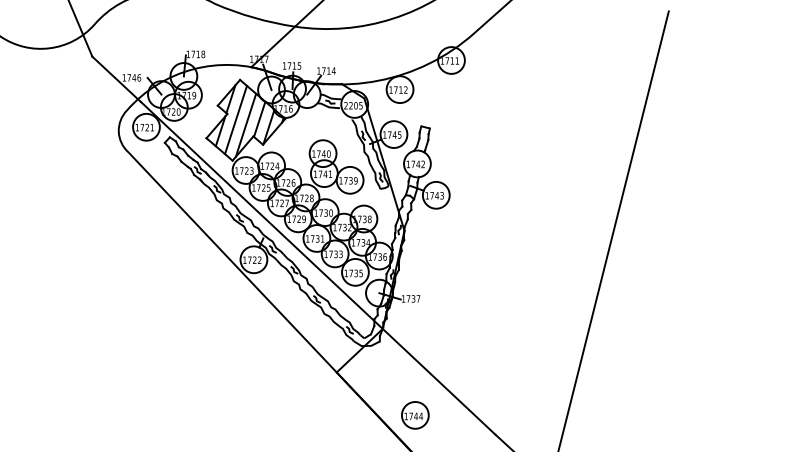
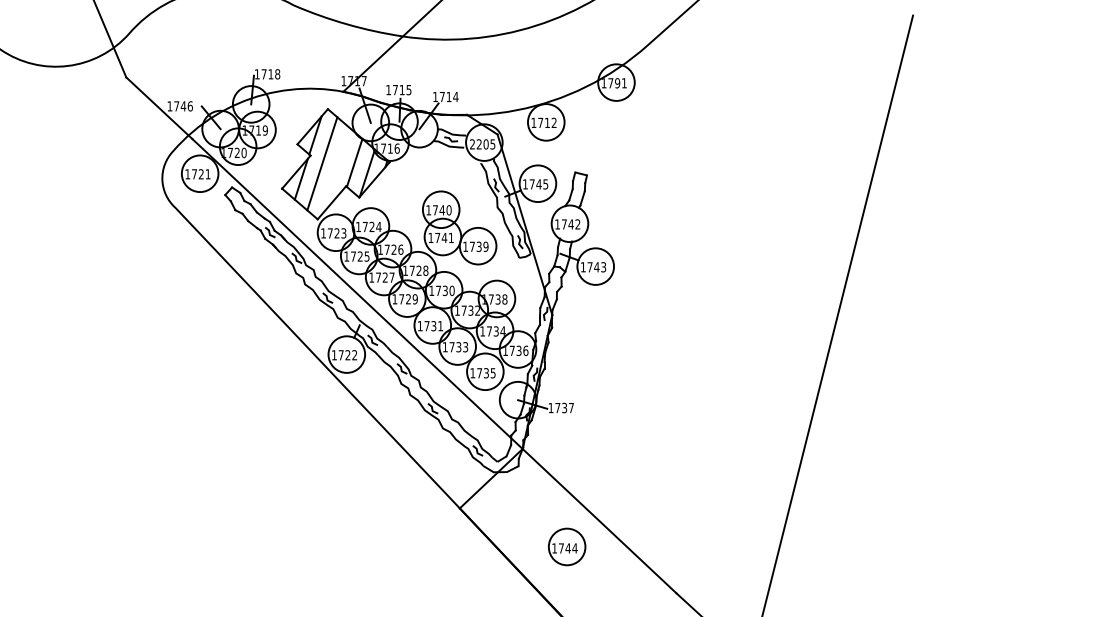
text: (452, 61) -> (617, 83), 1711 -> 1791
line: (245, 125) -> (335, 171), removed
part: (415, 415) -> (567, 546), moved

